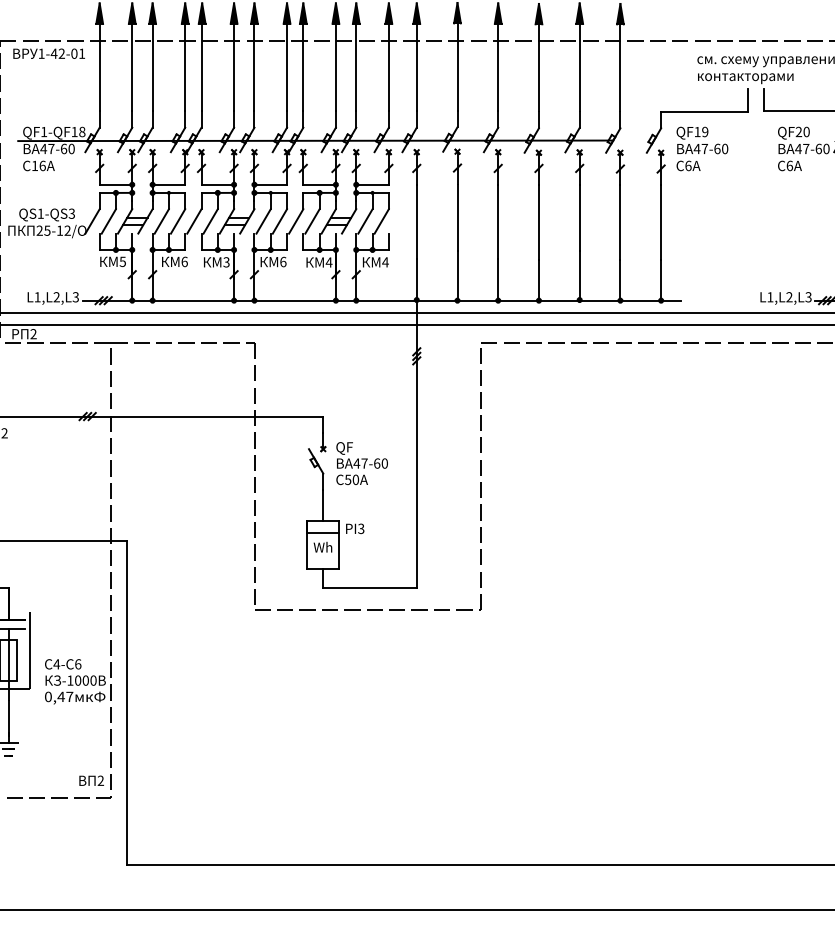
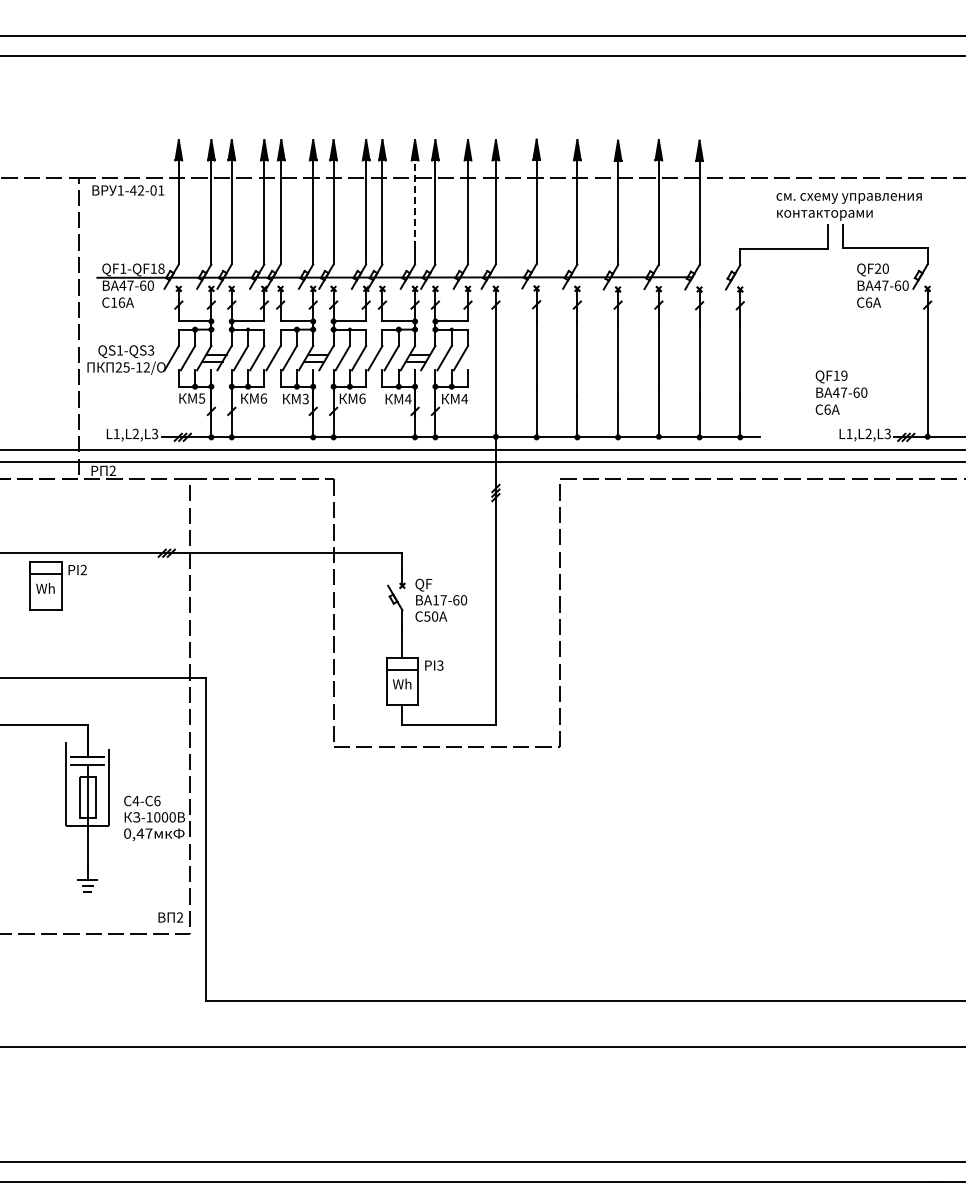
line: (336, 67) -> (415, 204), solid -> dashed
text: (702, 148) -> (841, 392), moved
text: (356, 463) -> (435, 600), 47-60 -> 17-60

